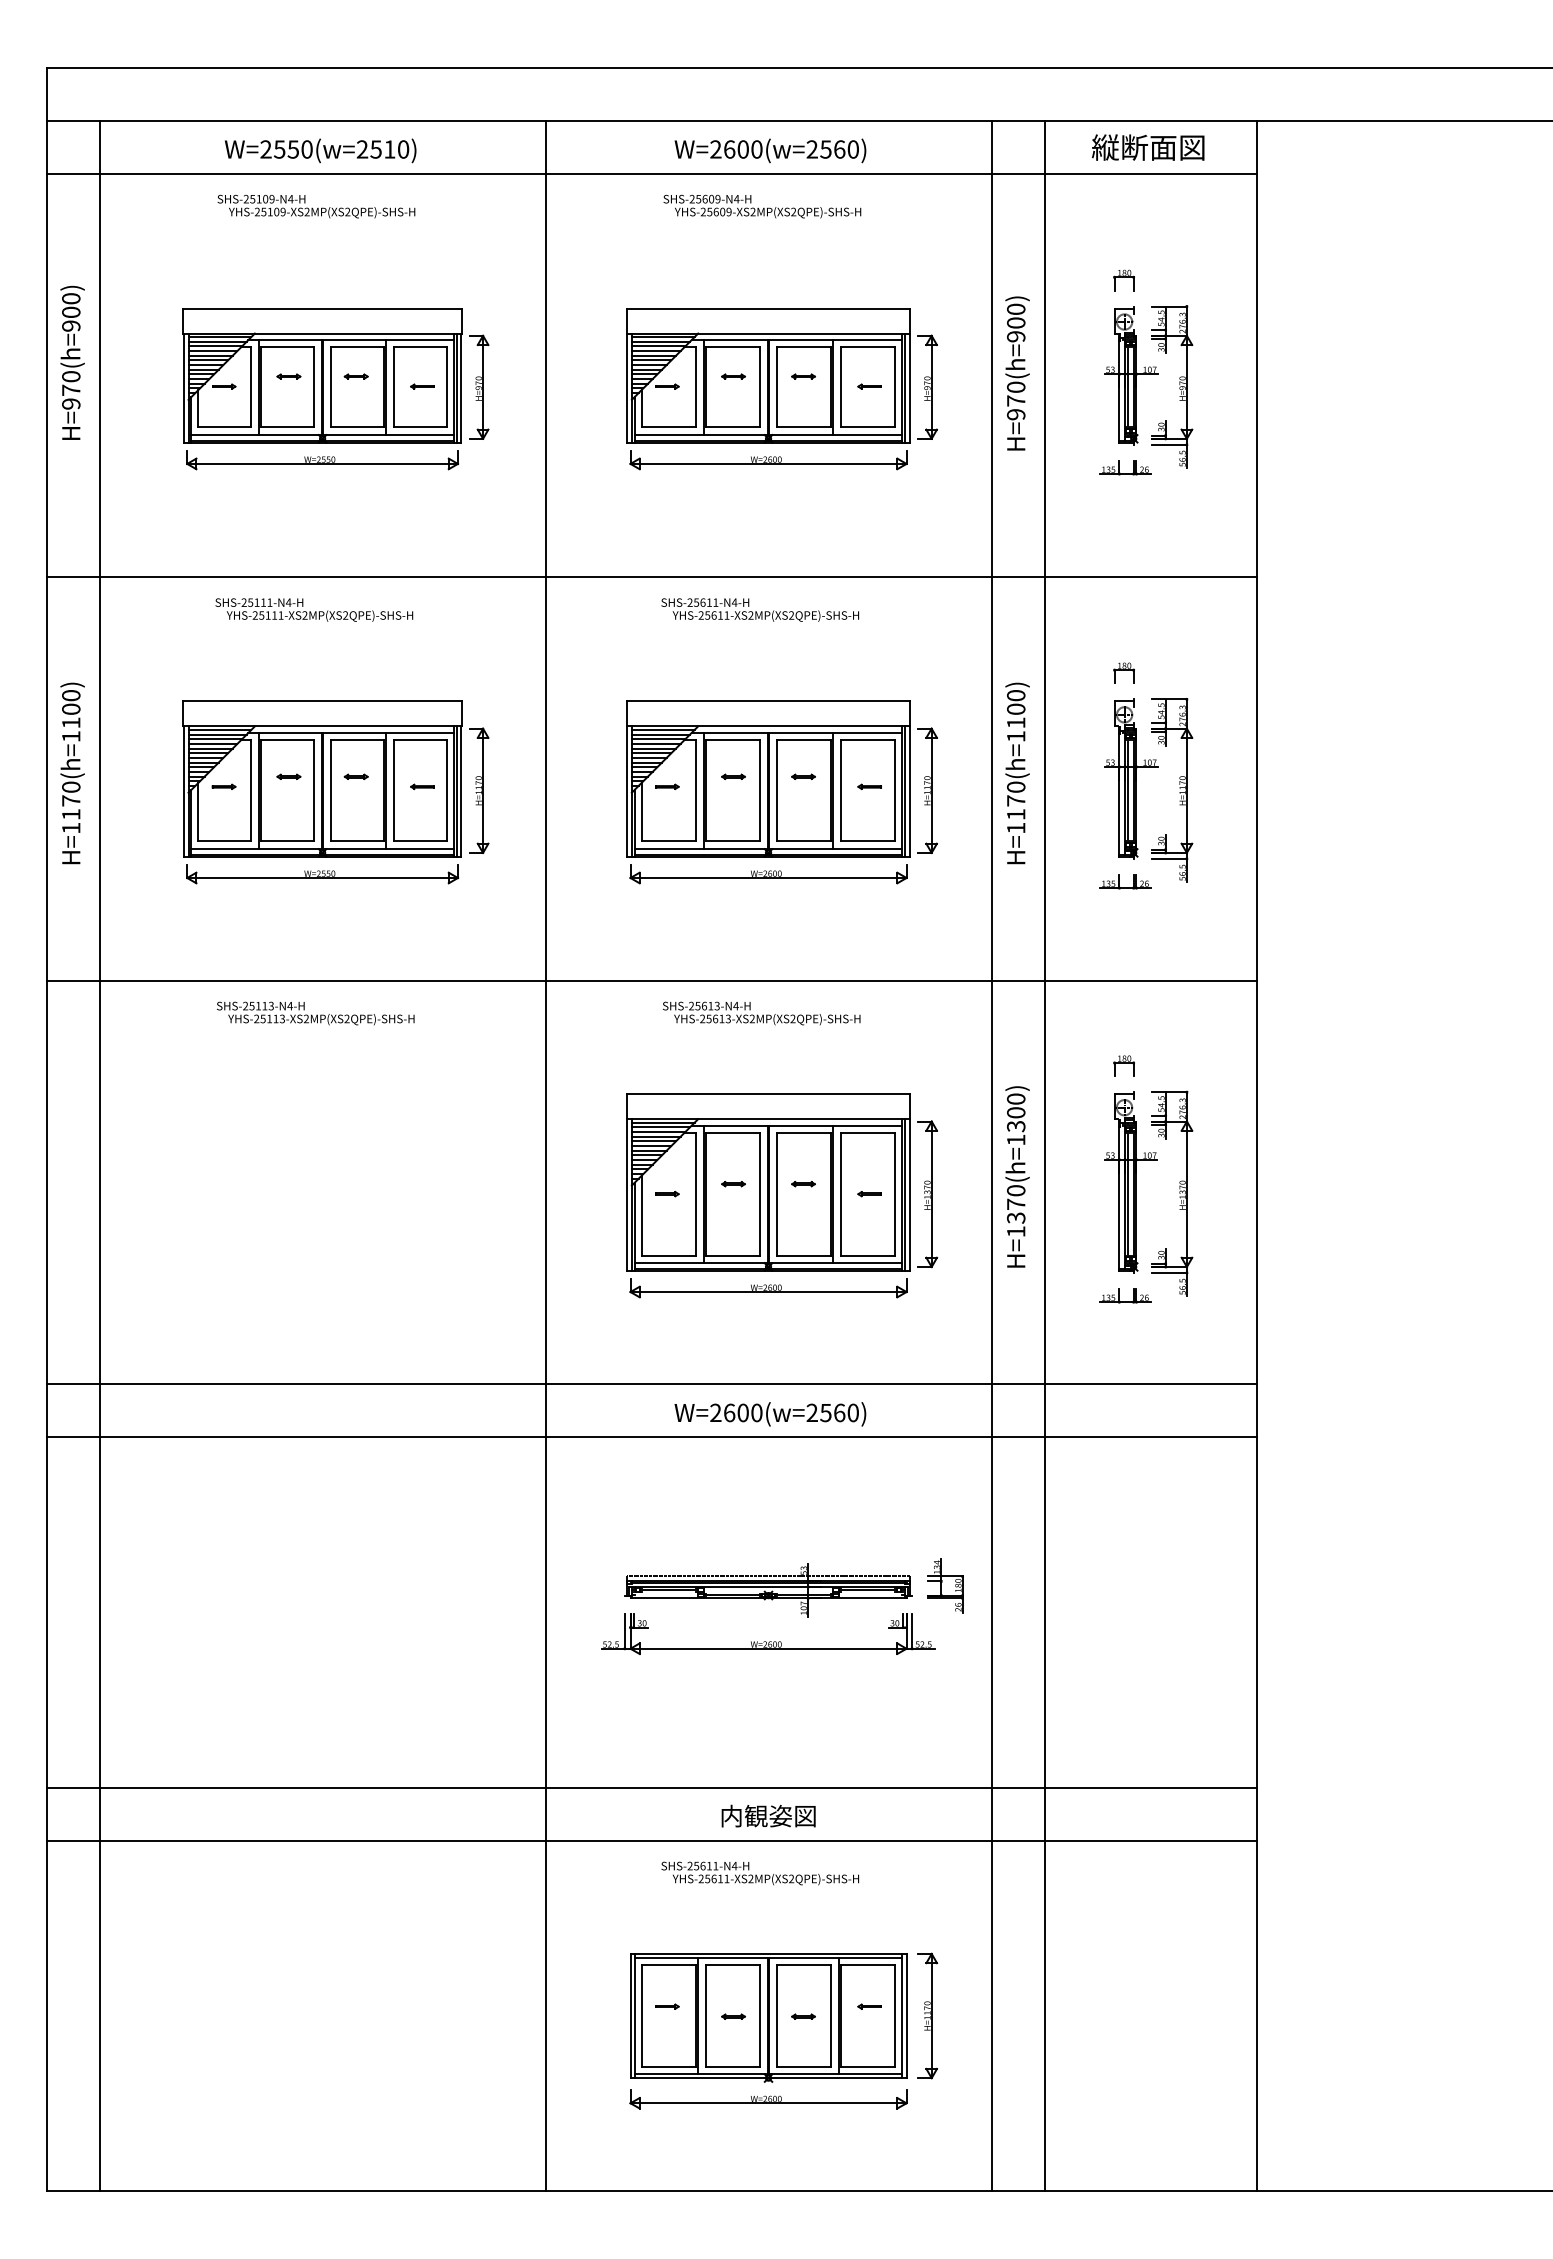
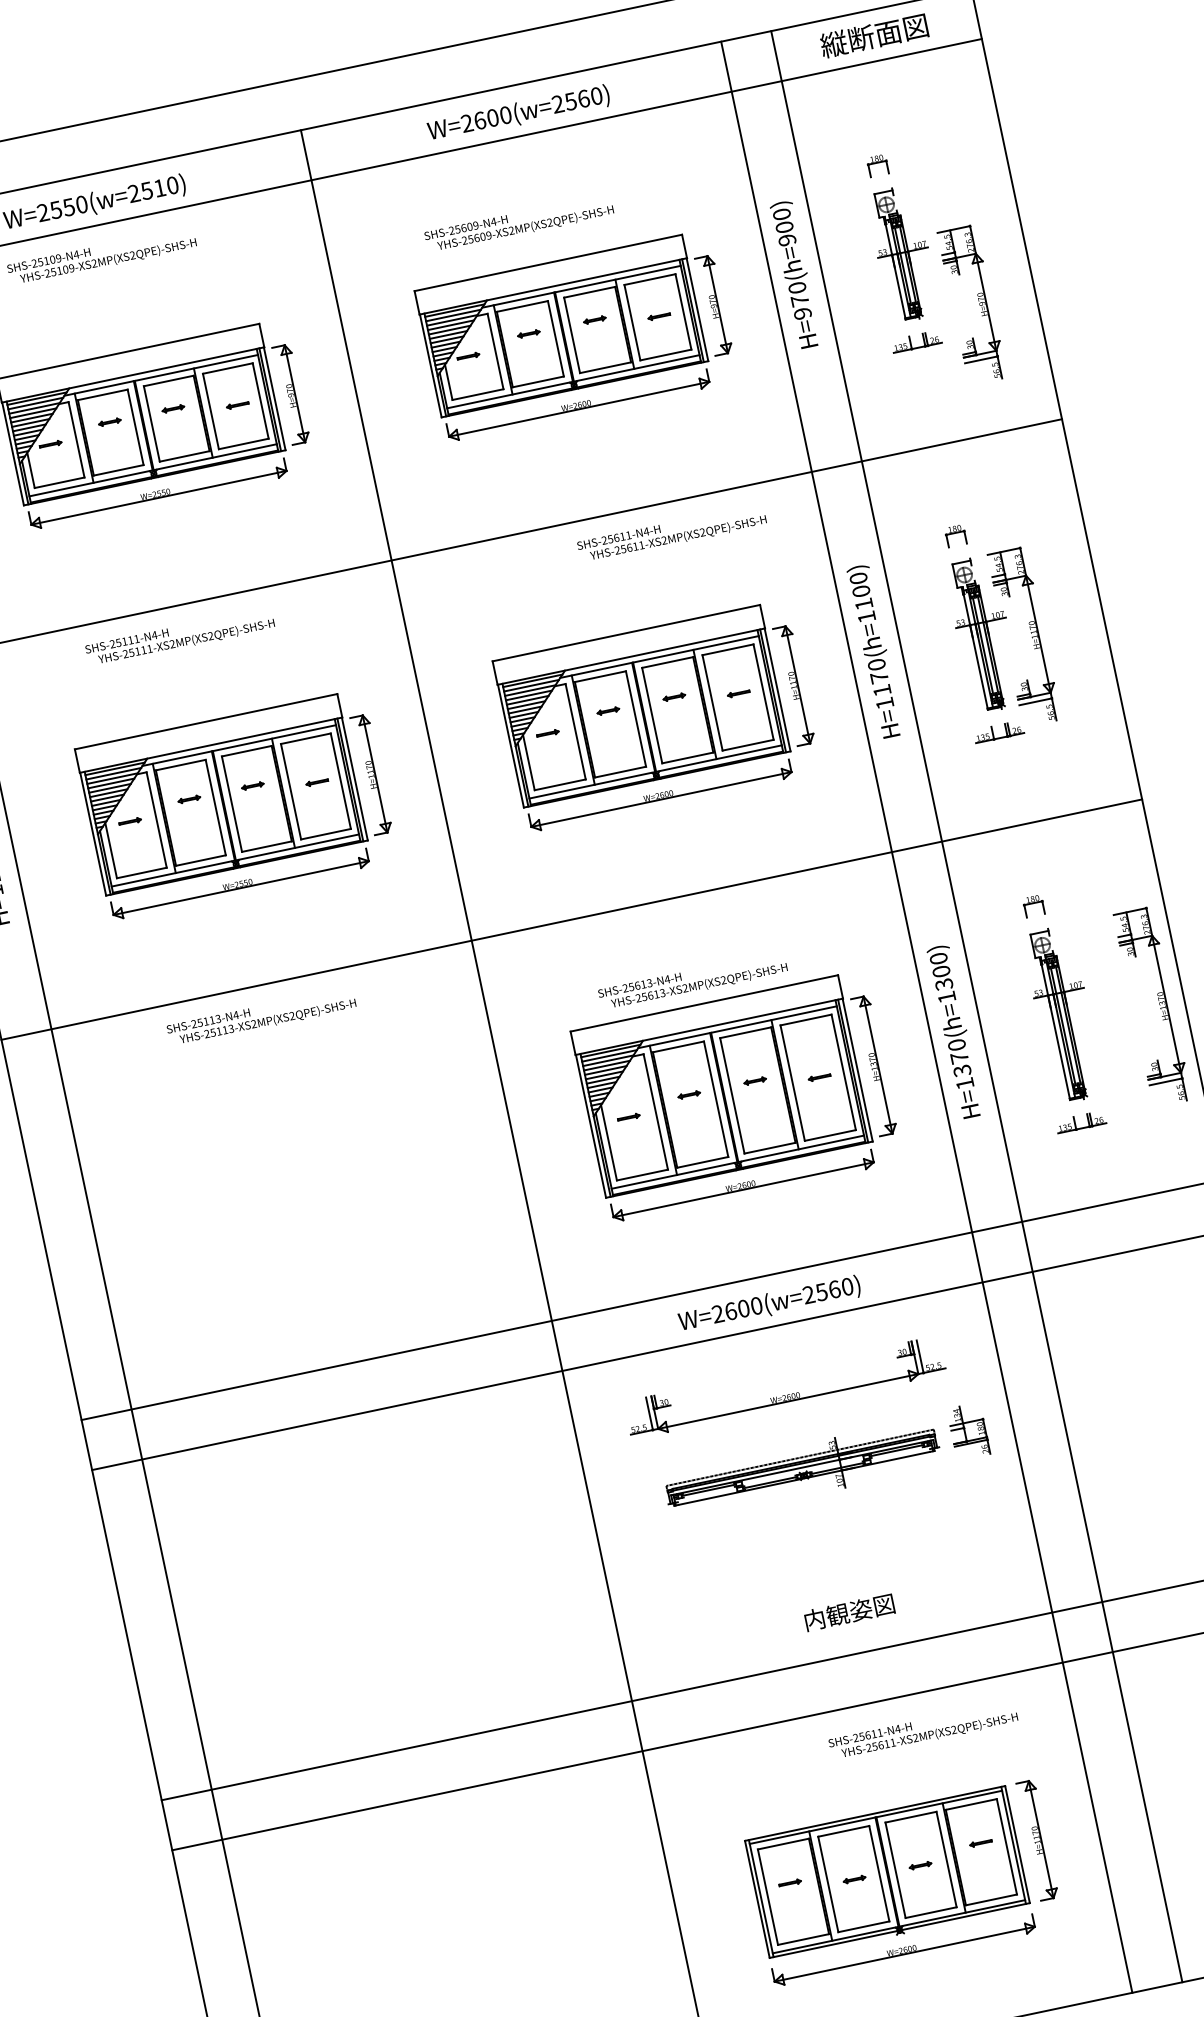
text: (762, 206) -> (519, 223), moved
part: (1179, 385) -> (978, 302), moved
text: (759, 609) -> (671, 533), moved
text: (761, 1013) -> (692, 981), moved
part: (1179, 1193) -> (1159, 1005), moved
part: (769, 1641) -> (787, 1394), moved
text: (768, 1815) -> (849, 1611), moved
text: (759, 1873) -> (922, 1731), moved

